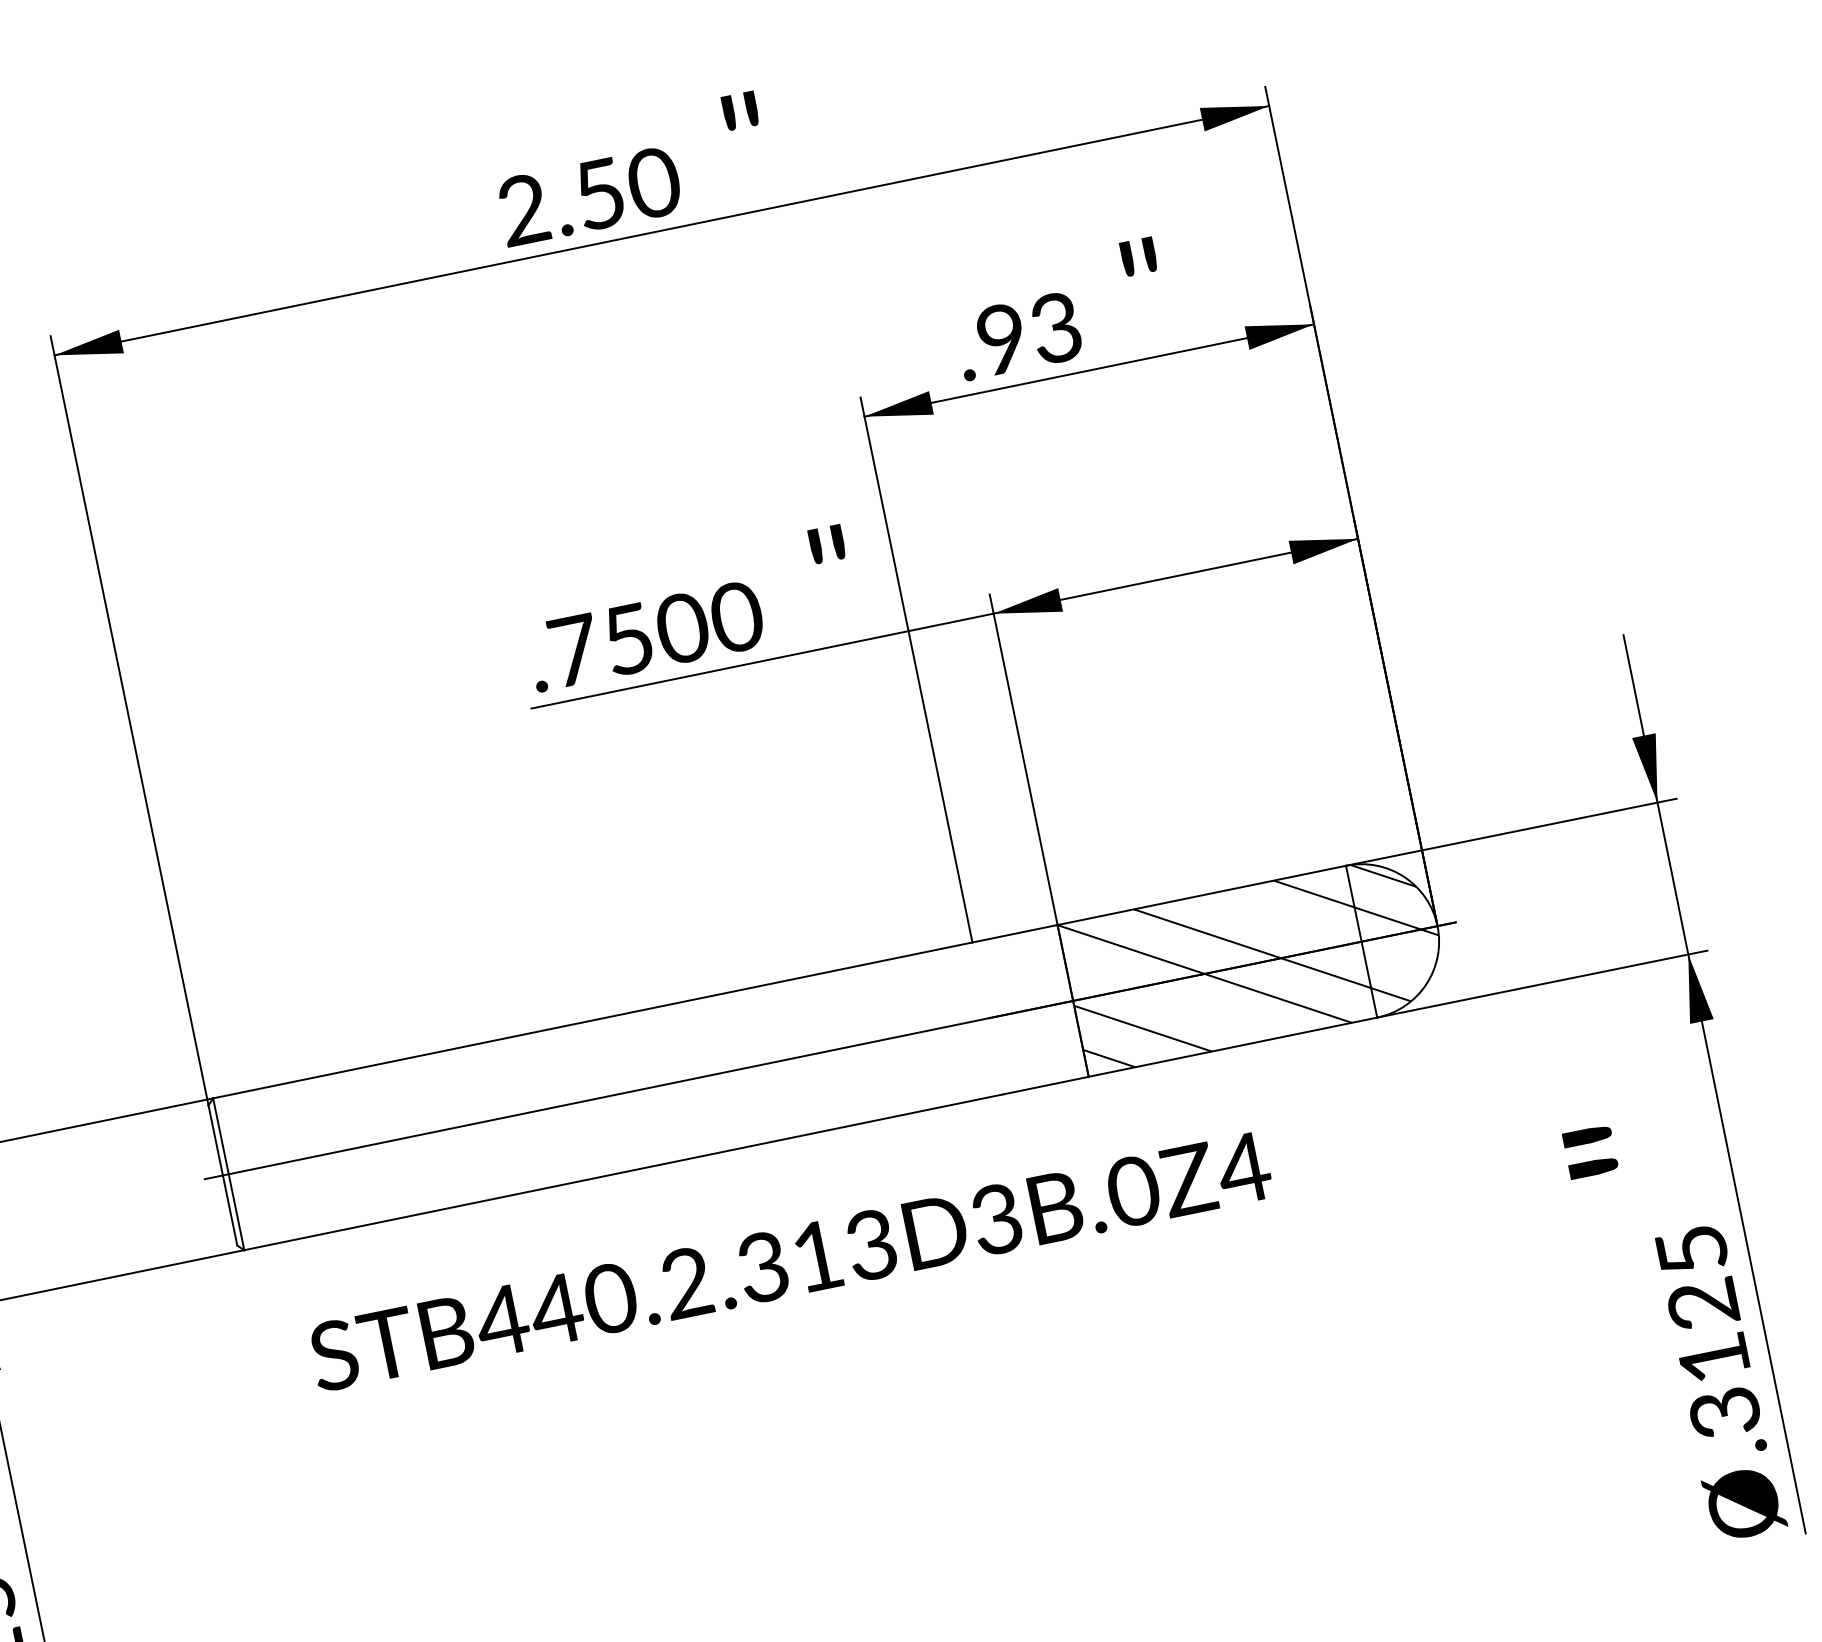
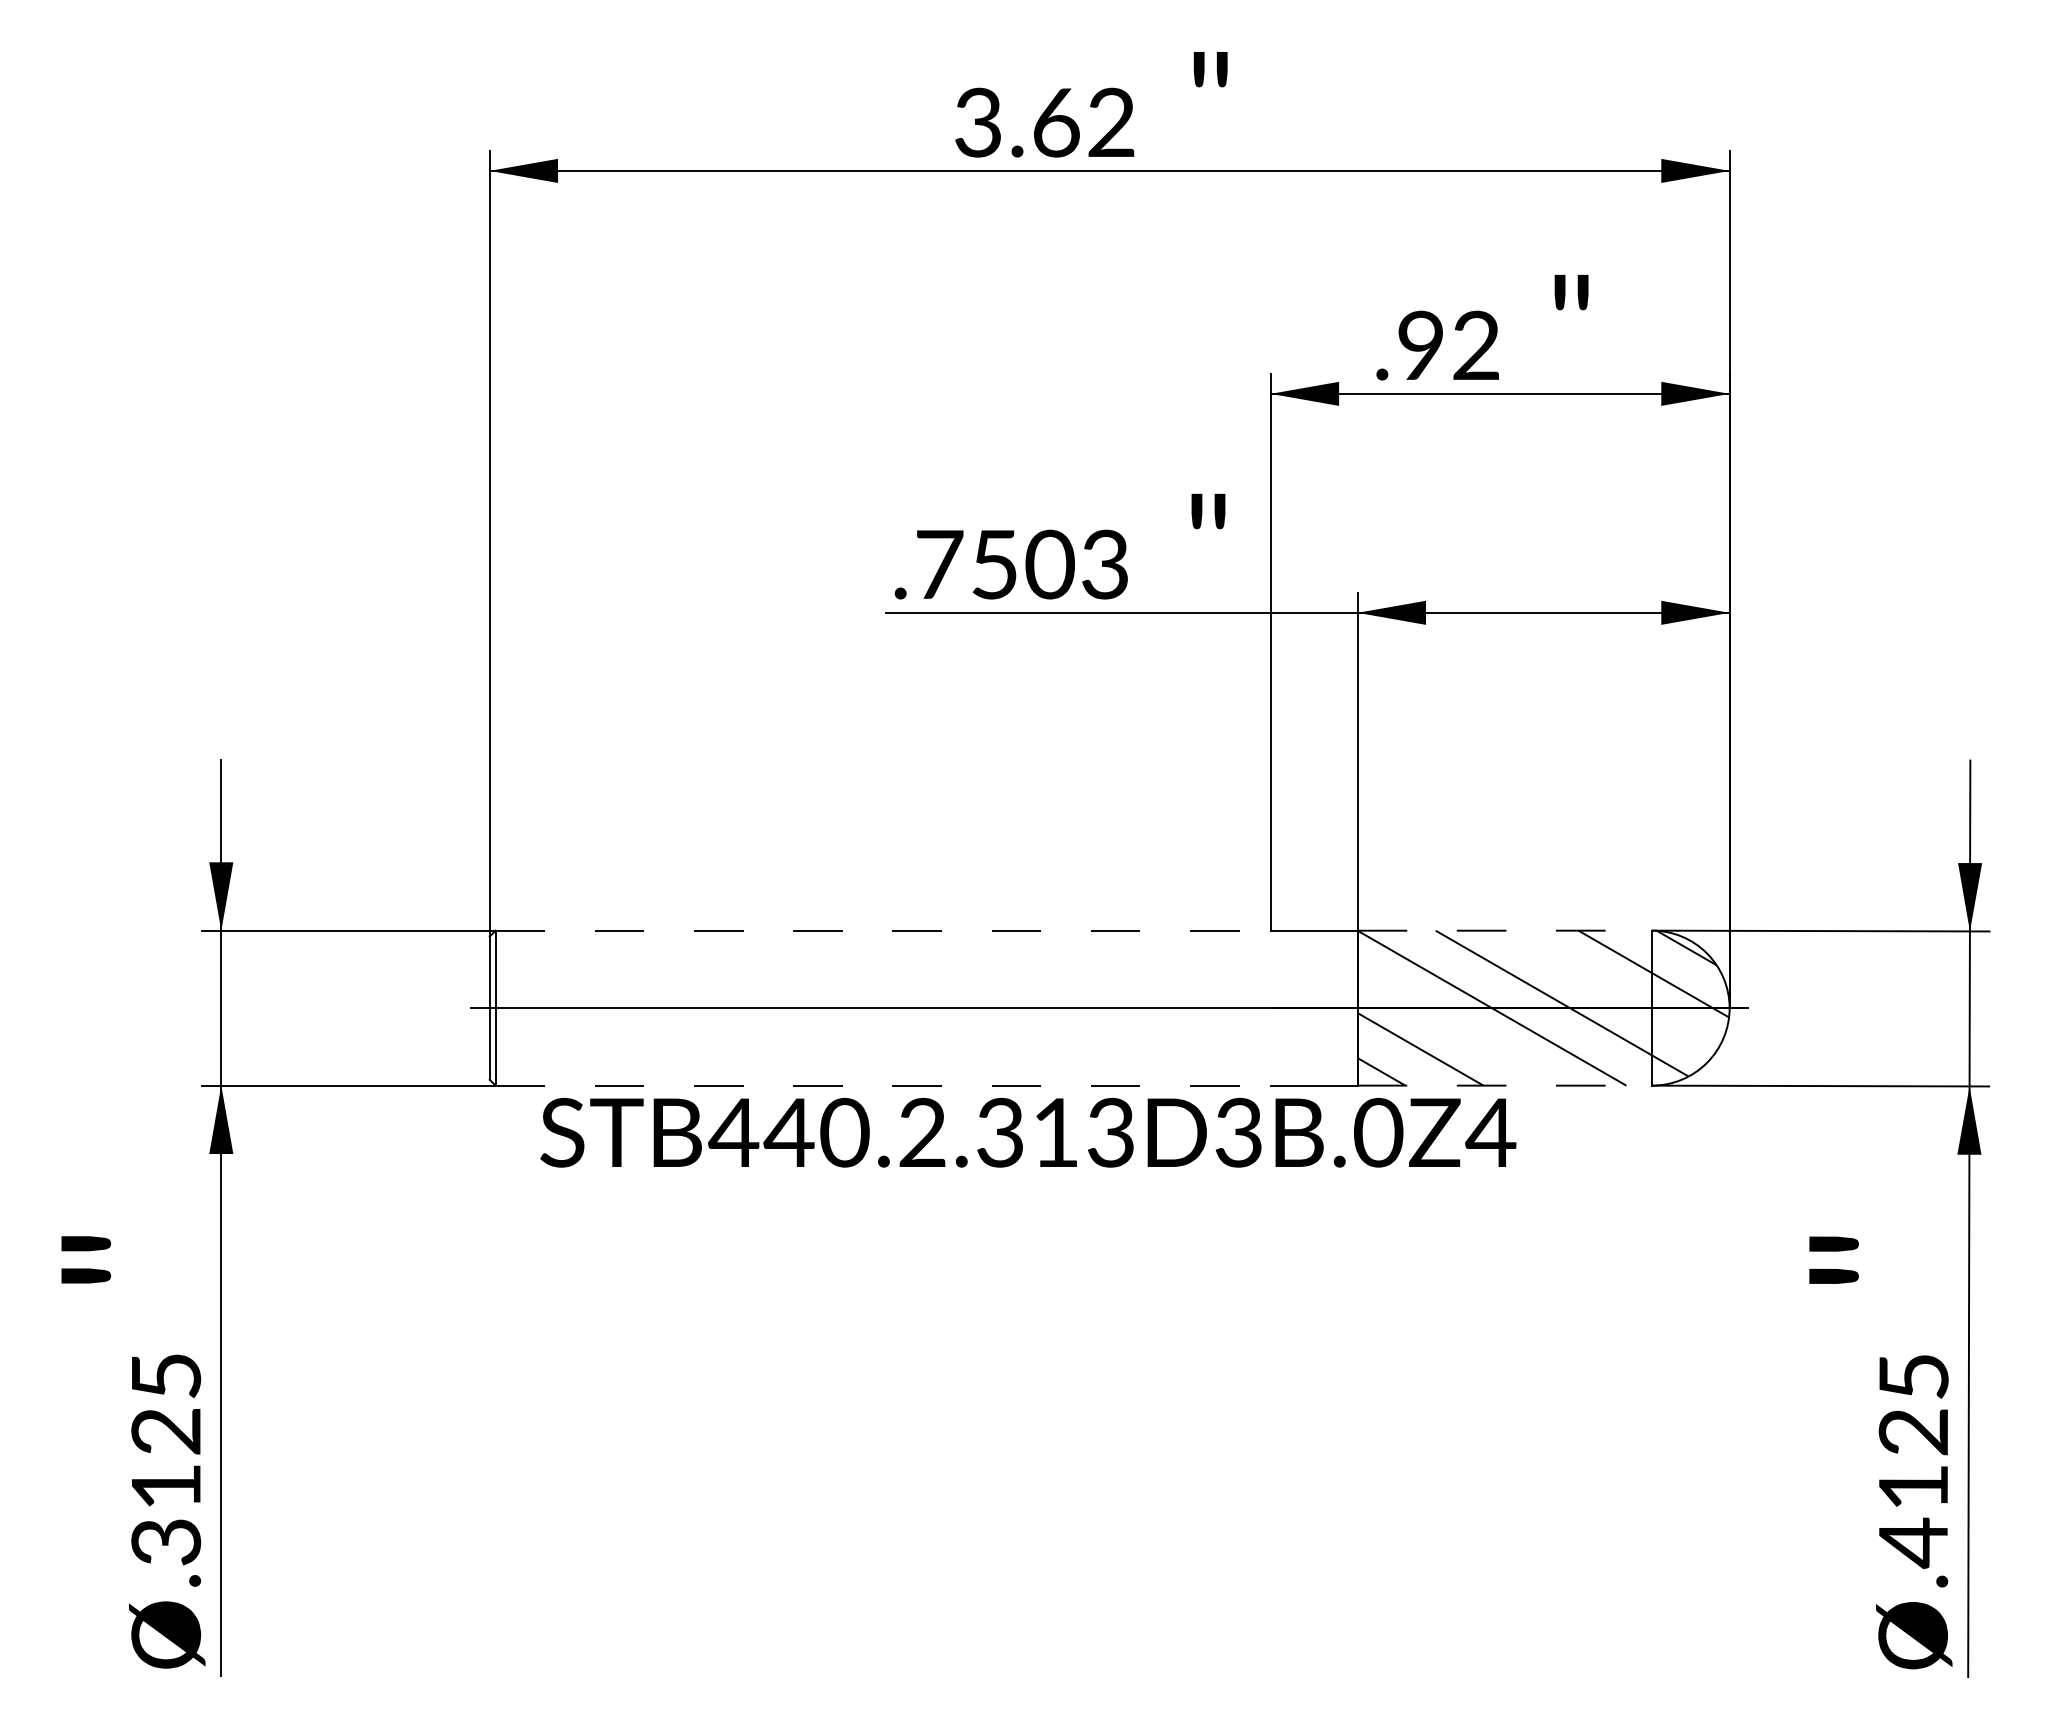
text: (589, 196) -> (1045, 122), 2.50 -> 3.62
text: (1055, 328) -> (1475, 345), .93 -> .92
text: (736, 617) -> (1105, 564), .7500 -> .7503
line: (1202, 895) -> (1505, 930), solid -> dashed
line: (593, 1020) -> (883, 930), solid -> dashed
line: (1233, 1046) -> (1505, 1085), solid -> dashed
line: (624, 1172) -> (883, 1085), solid -> dashed
text: (790, 1261) -> (1028, 1132), moved
text: (1725, 1413) -> (1913, 1543), .3125 -> .4125

